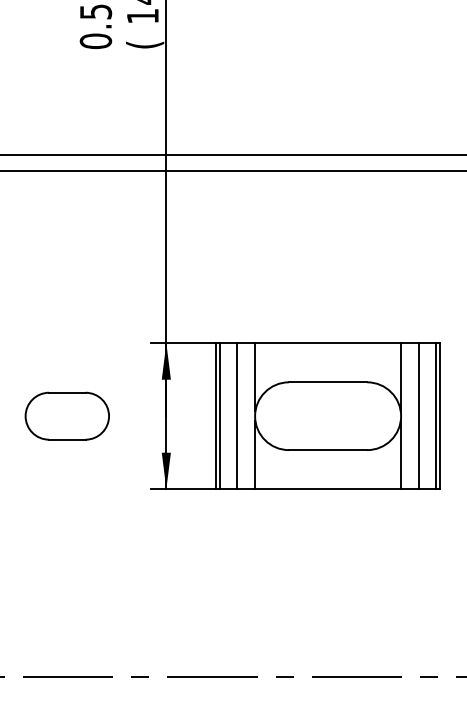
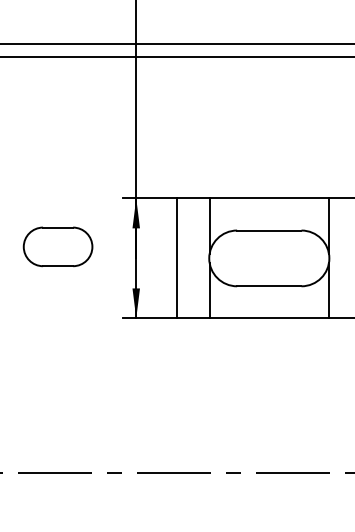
part: (66, 415) -> (57, 246), moved
line: (220, 416) -> (180, 258), removed
line: (237, 416) -> (194, 258), removed
line: (419, 416) -> (344, 258), removed

